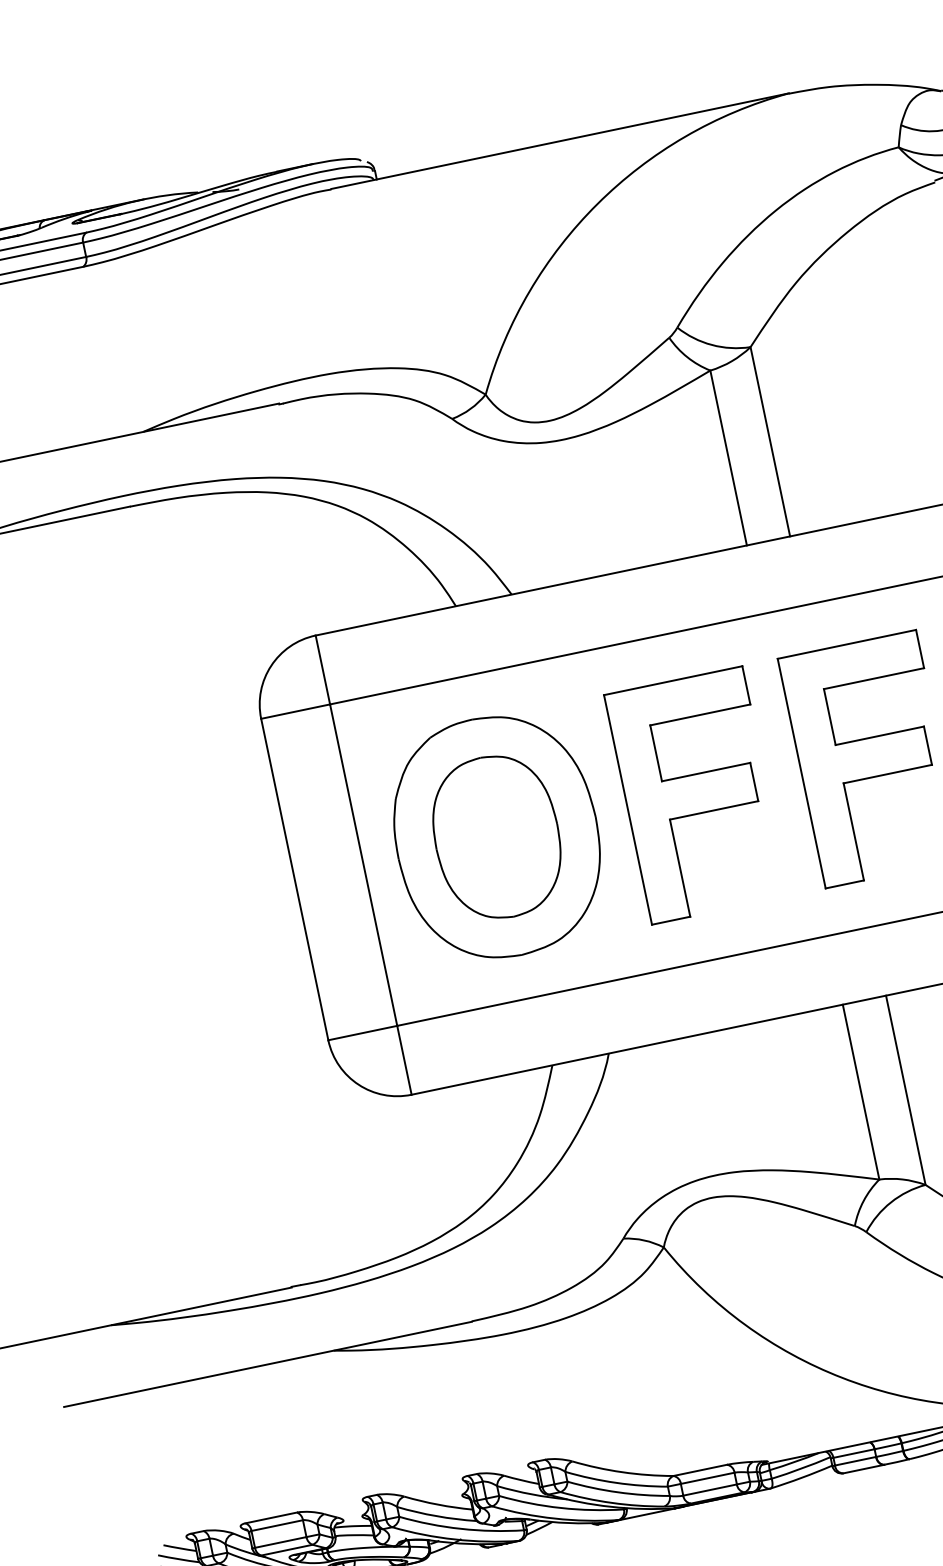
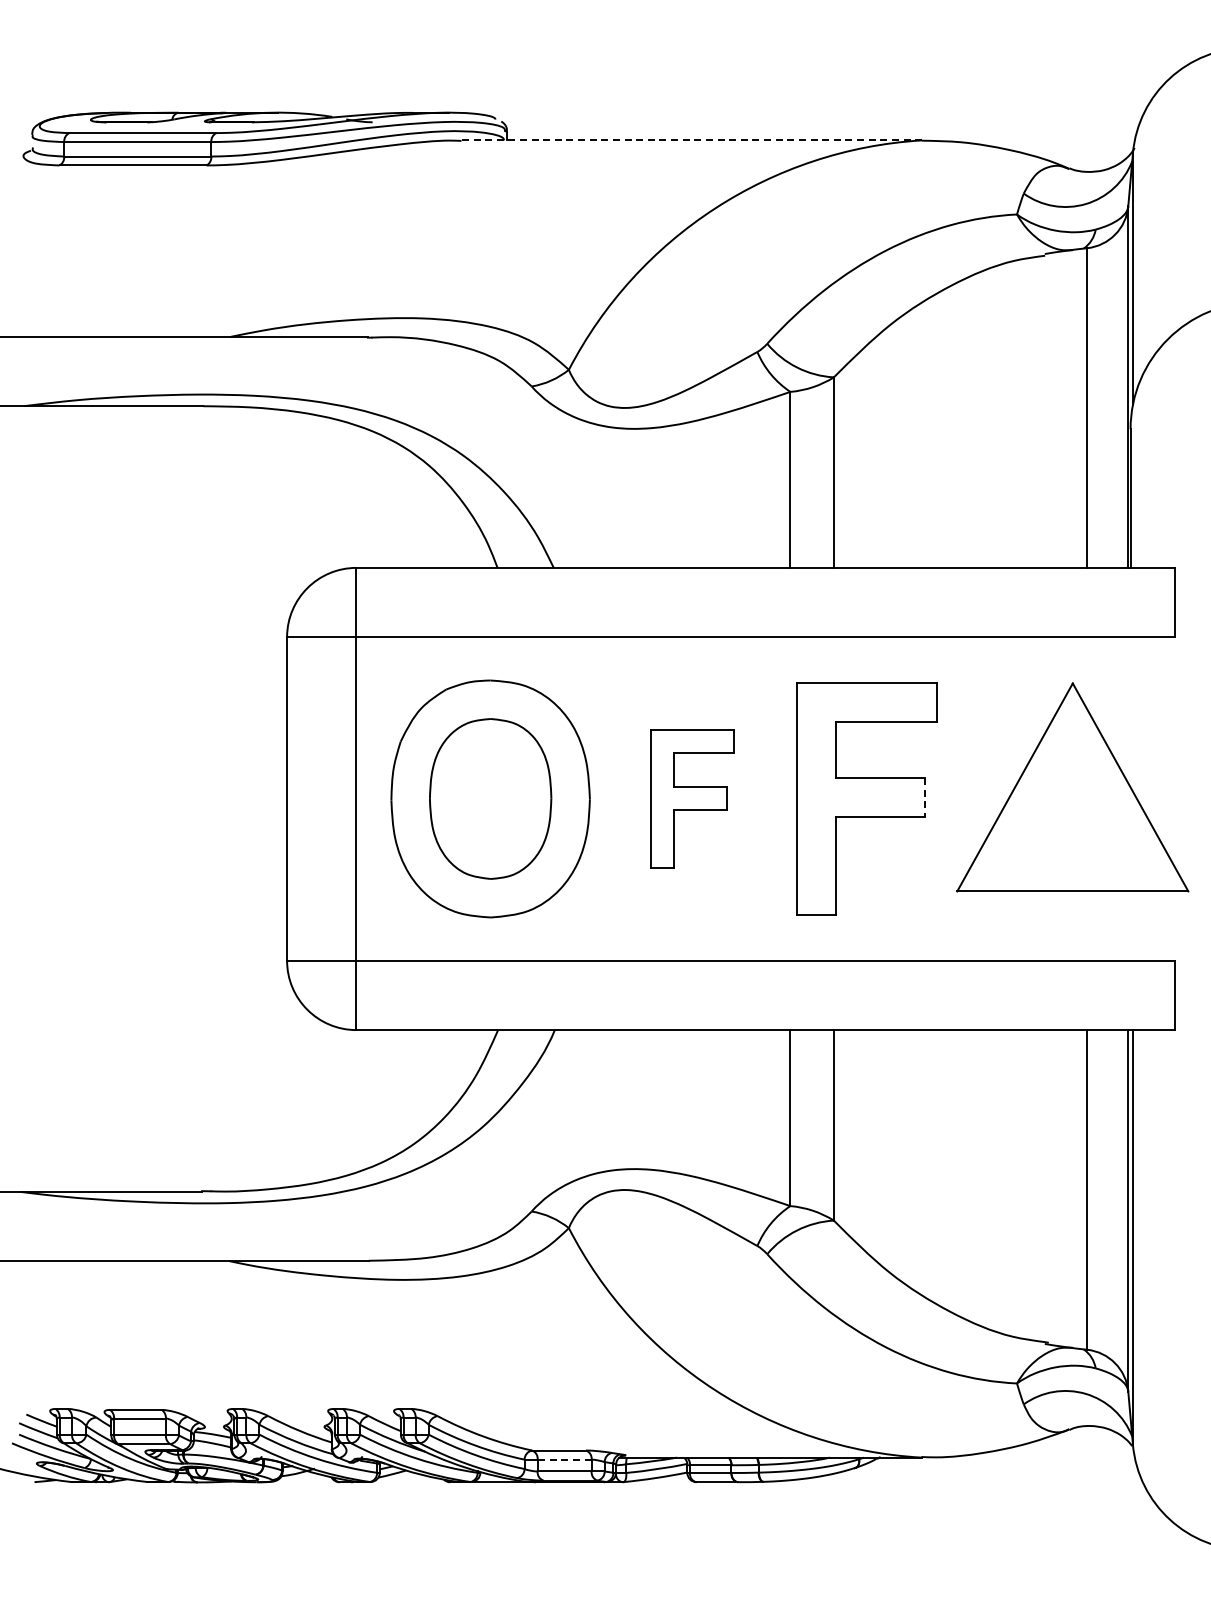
line: (559, 141) -> (691, 140), solid -> dashed
line: (927, 746) -> (924, 798), solid -> dashed
part: (697, 794) -> (692, 798), size x0.6
line: (707, 1478) -> (564, 1459), solid -> dashed

